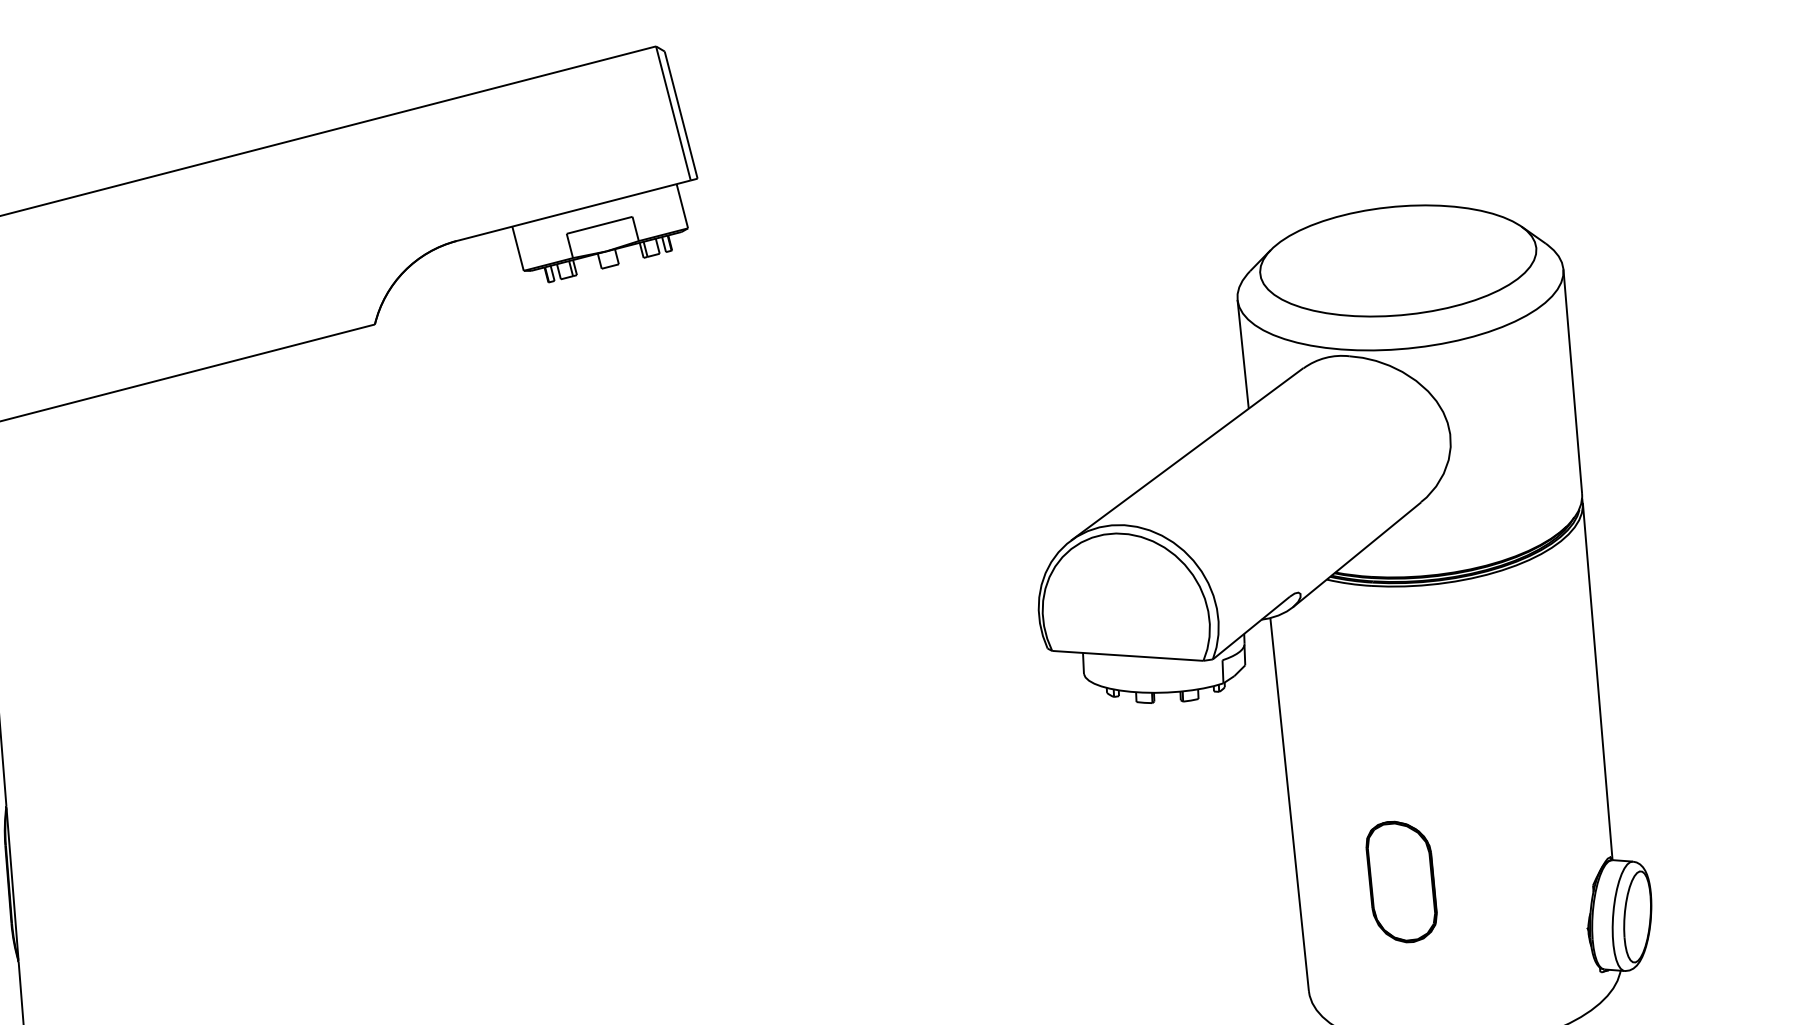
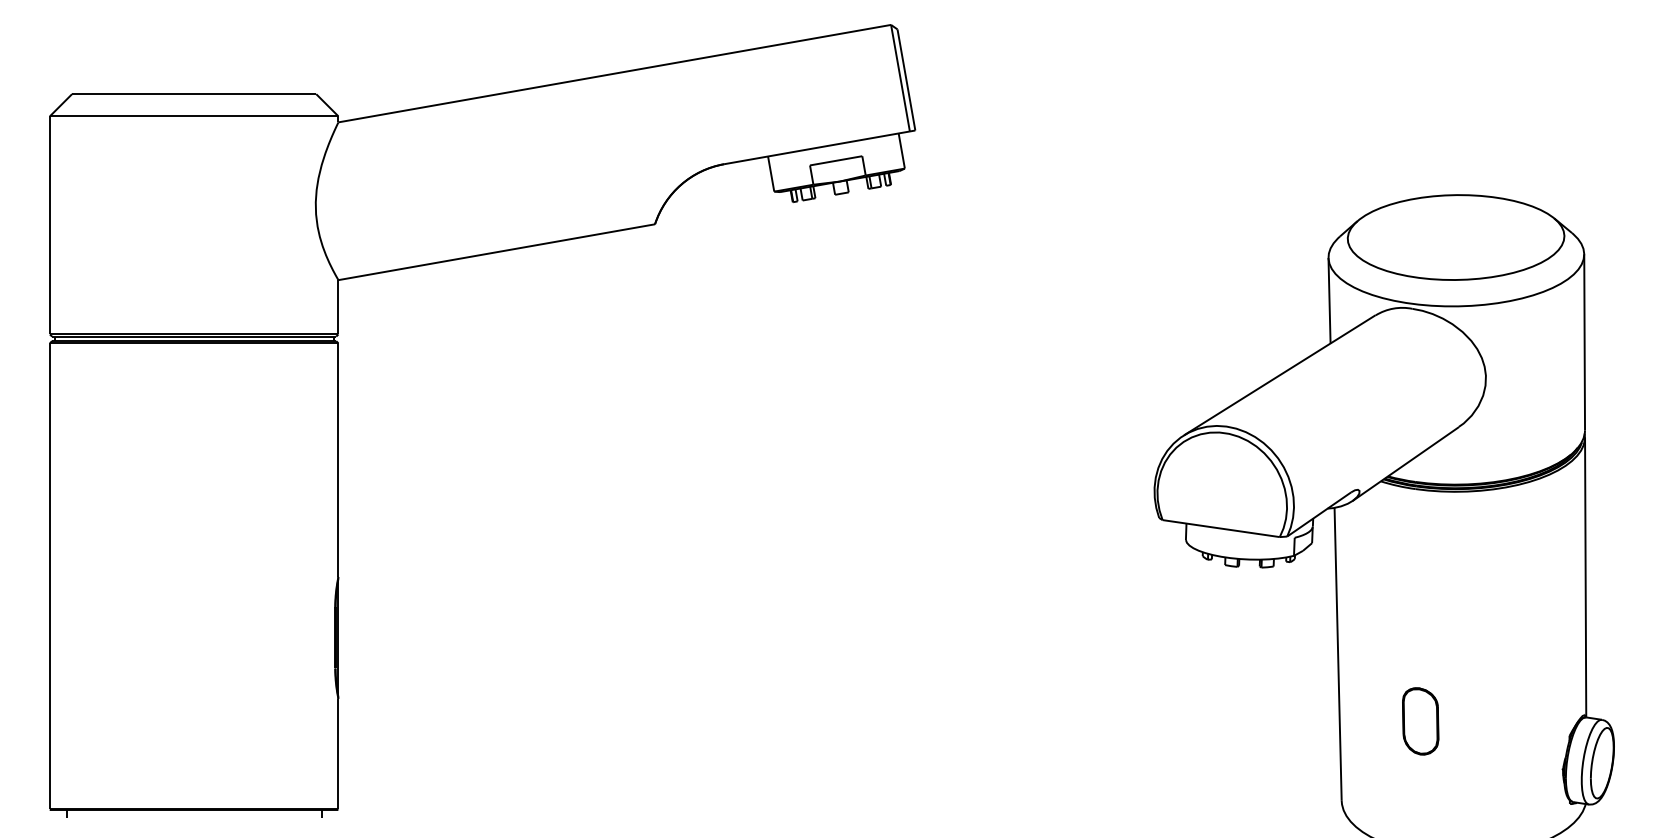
part: (1401, 881) -> (1420, 721), size x0.7

